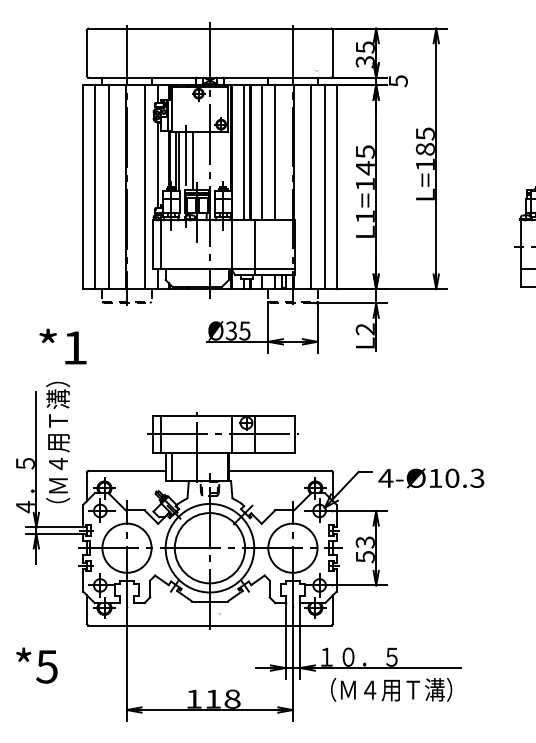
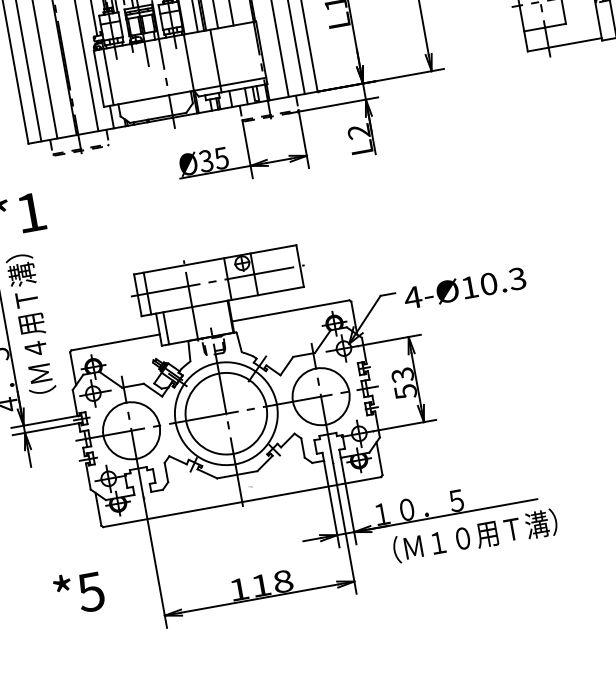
text: (36, 665) -> (78, 592), moved
text: (418, 689) -> (493, 532), （Ｍ４用Ｔ溝） -> （Ｍ１０用Ｔ溝）

